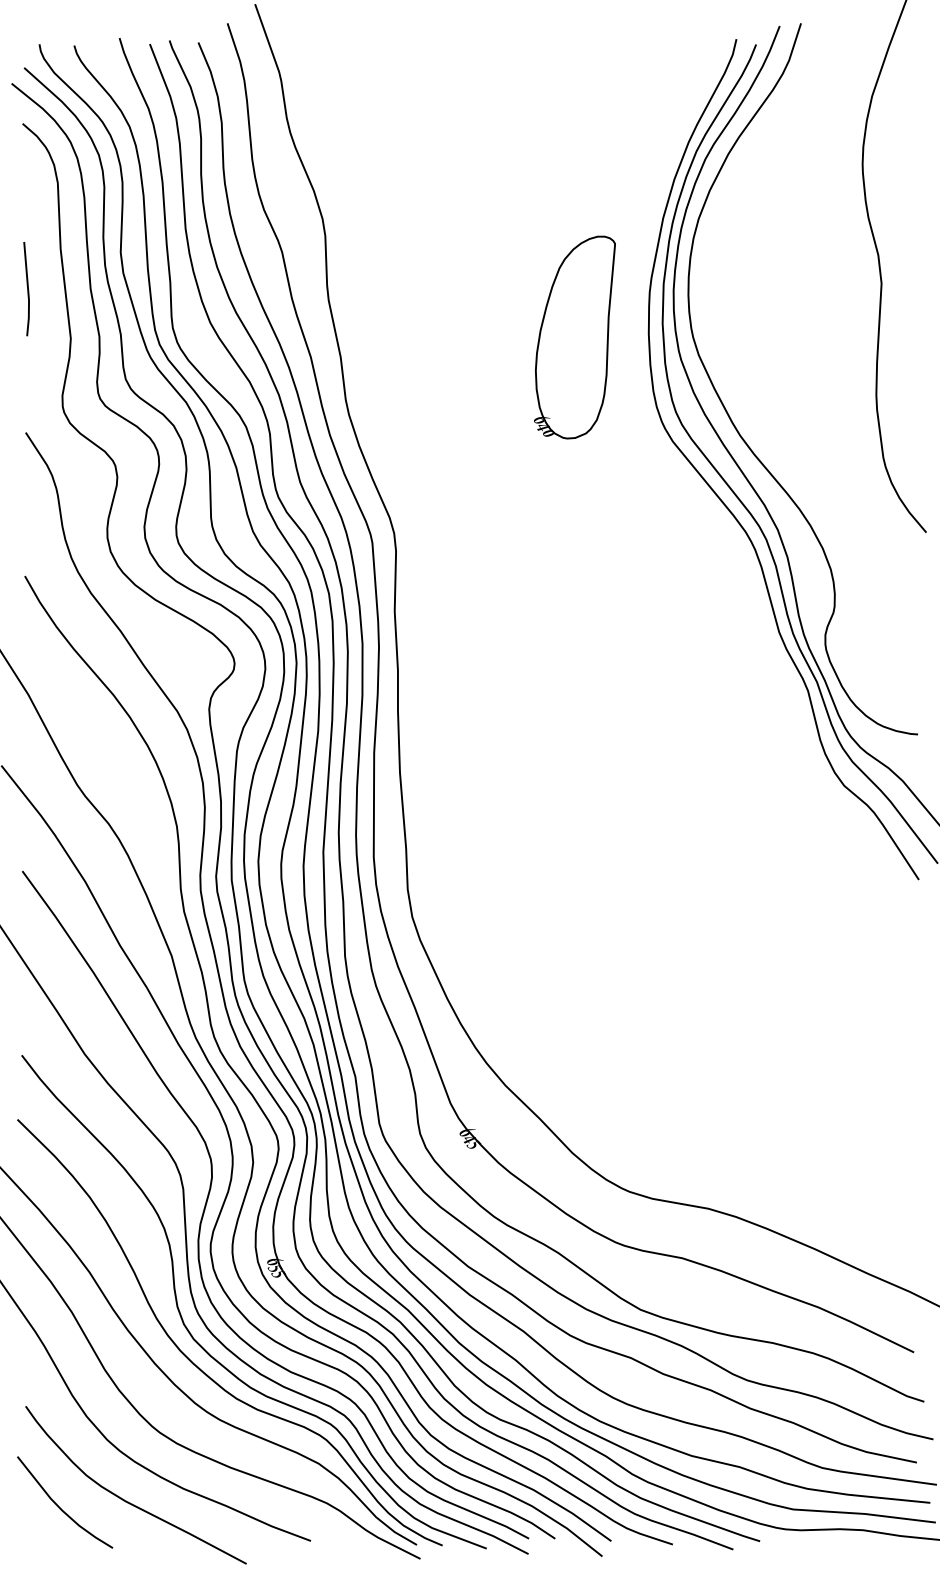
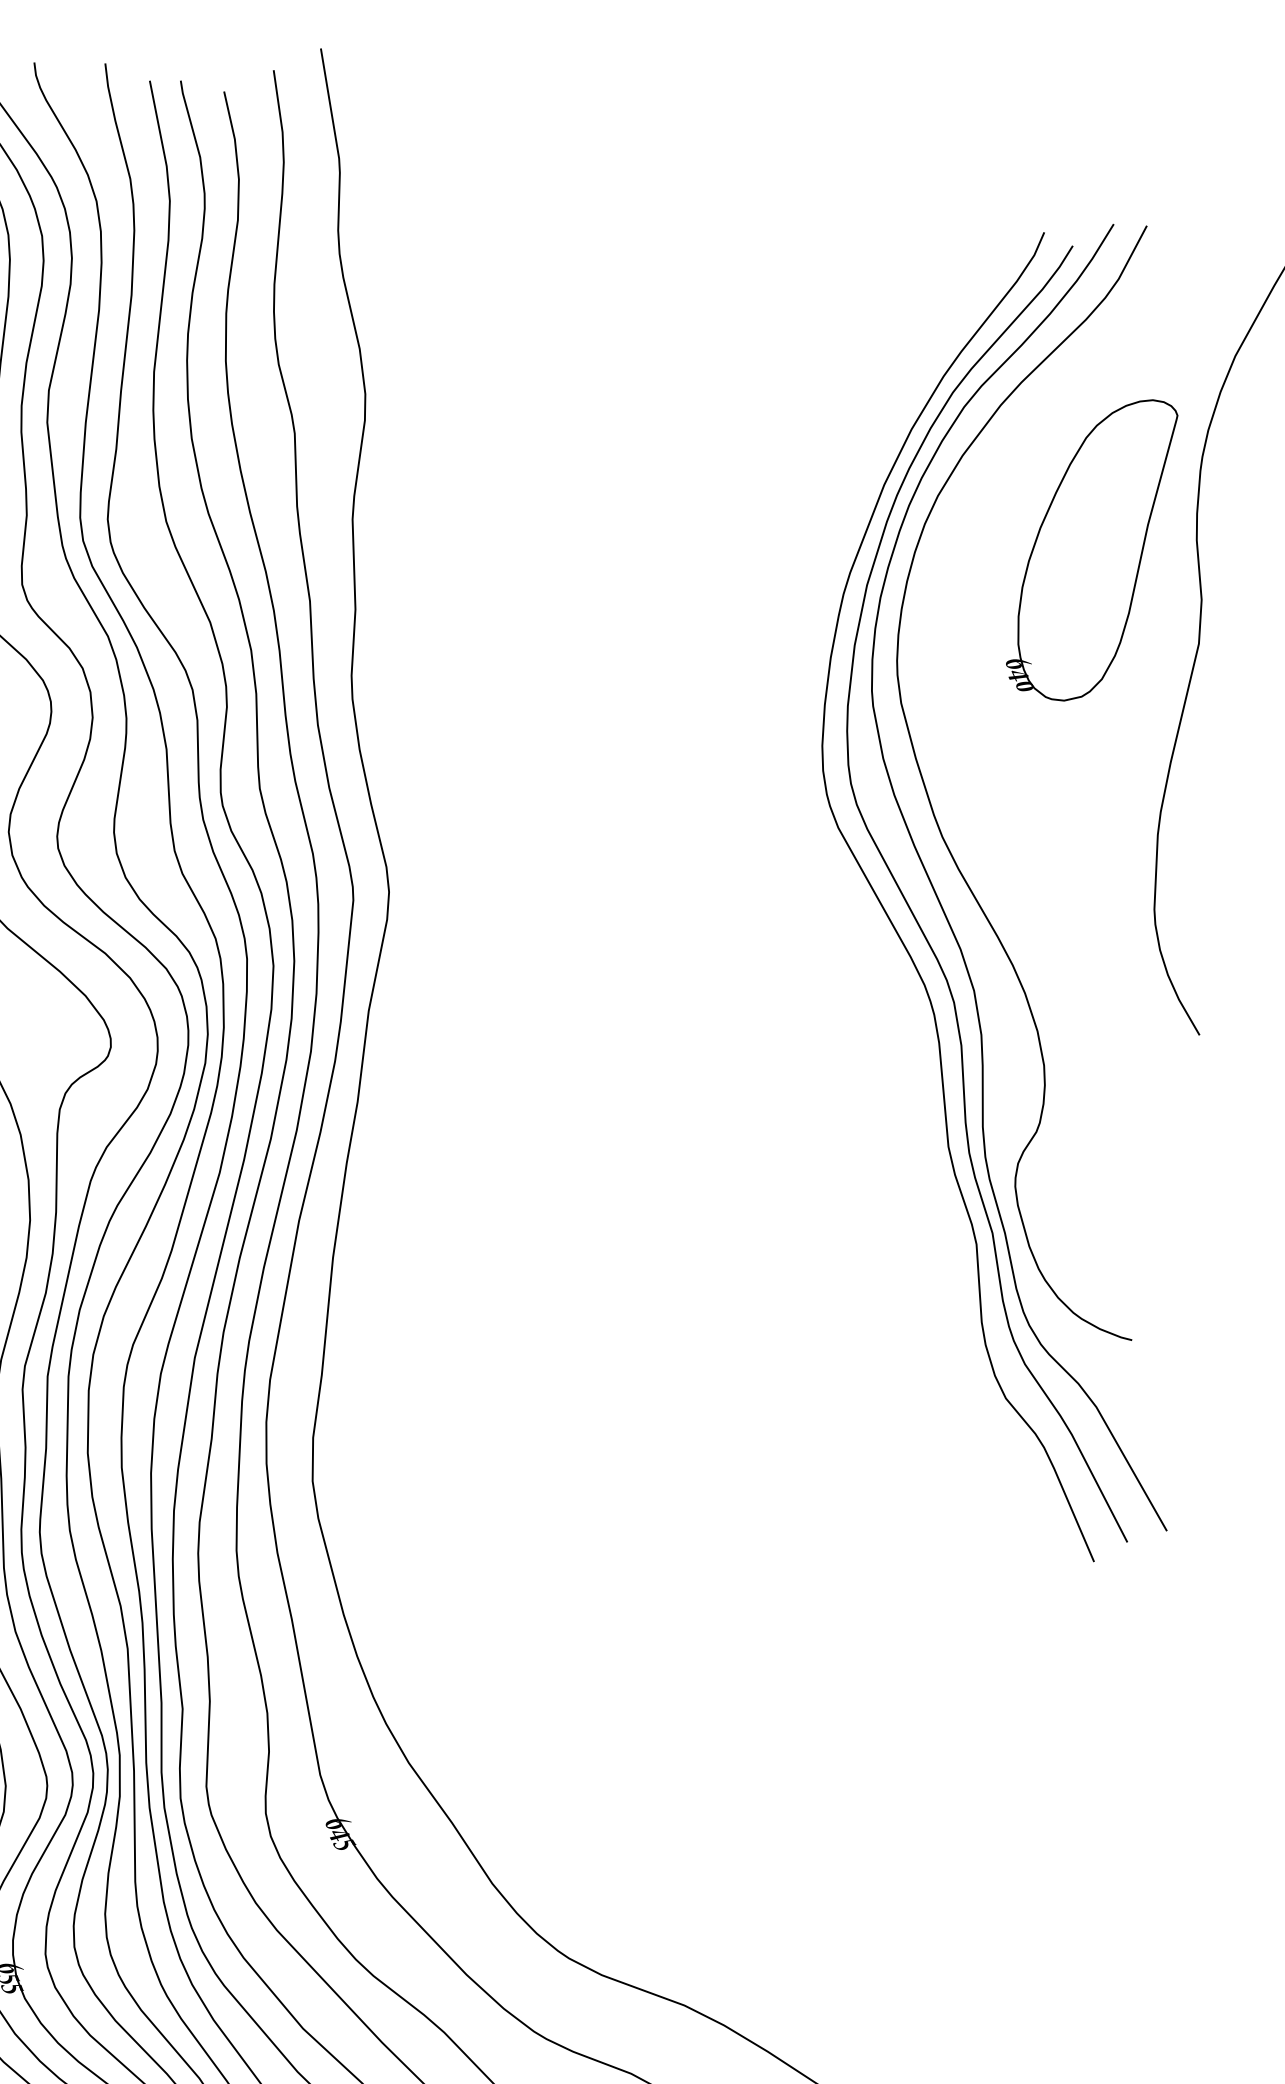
part: (574, 337) -> (1090, 547), moved

